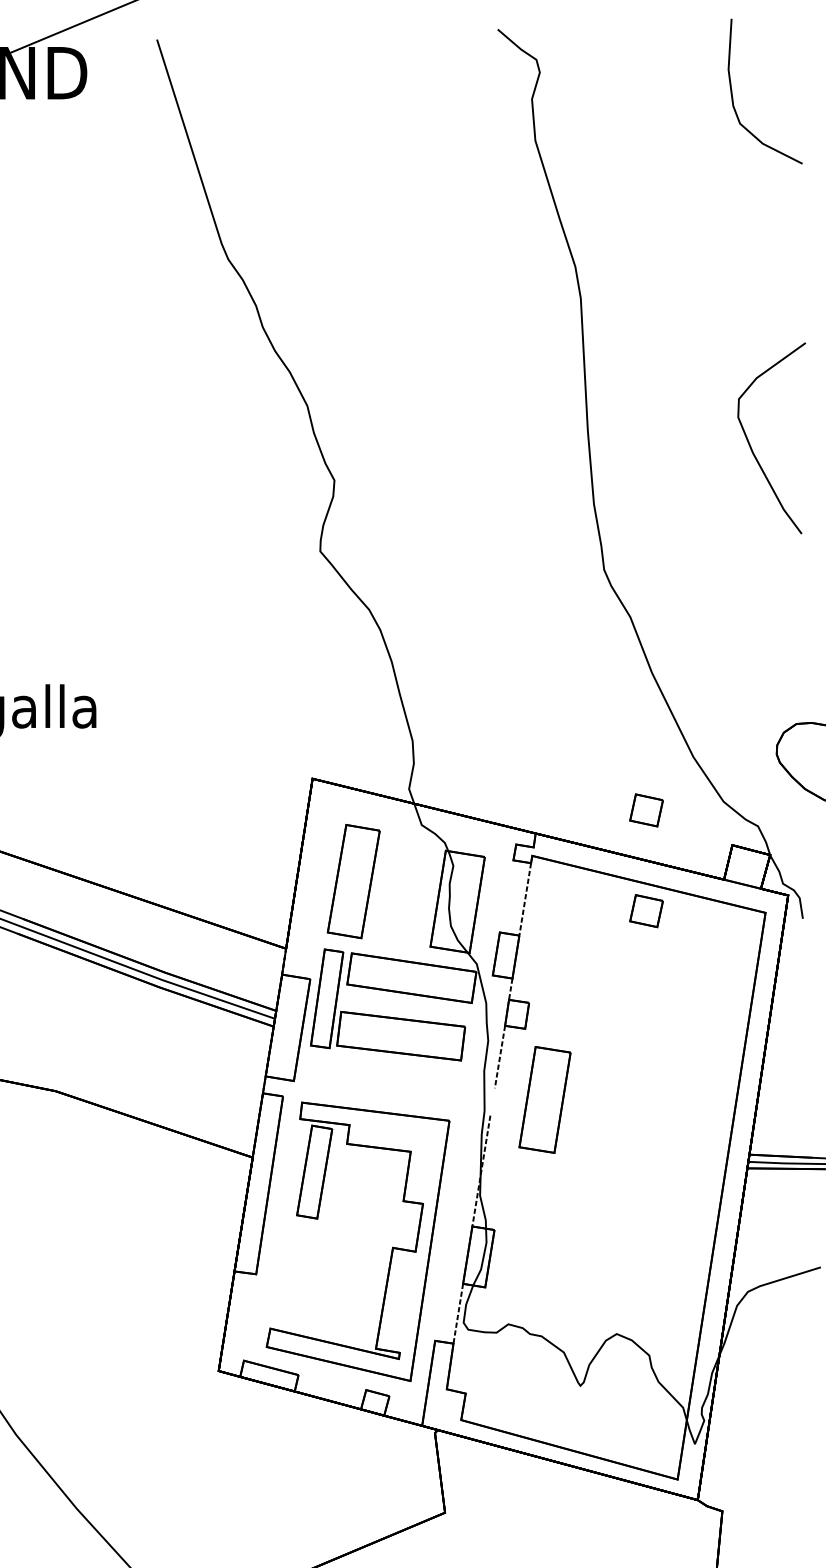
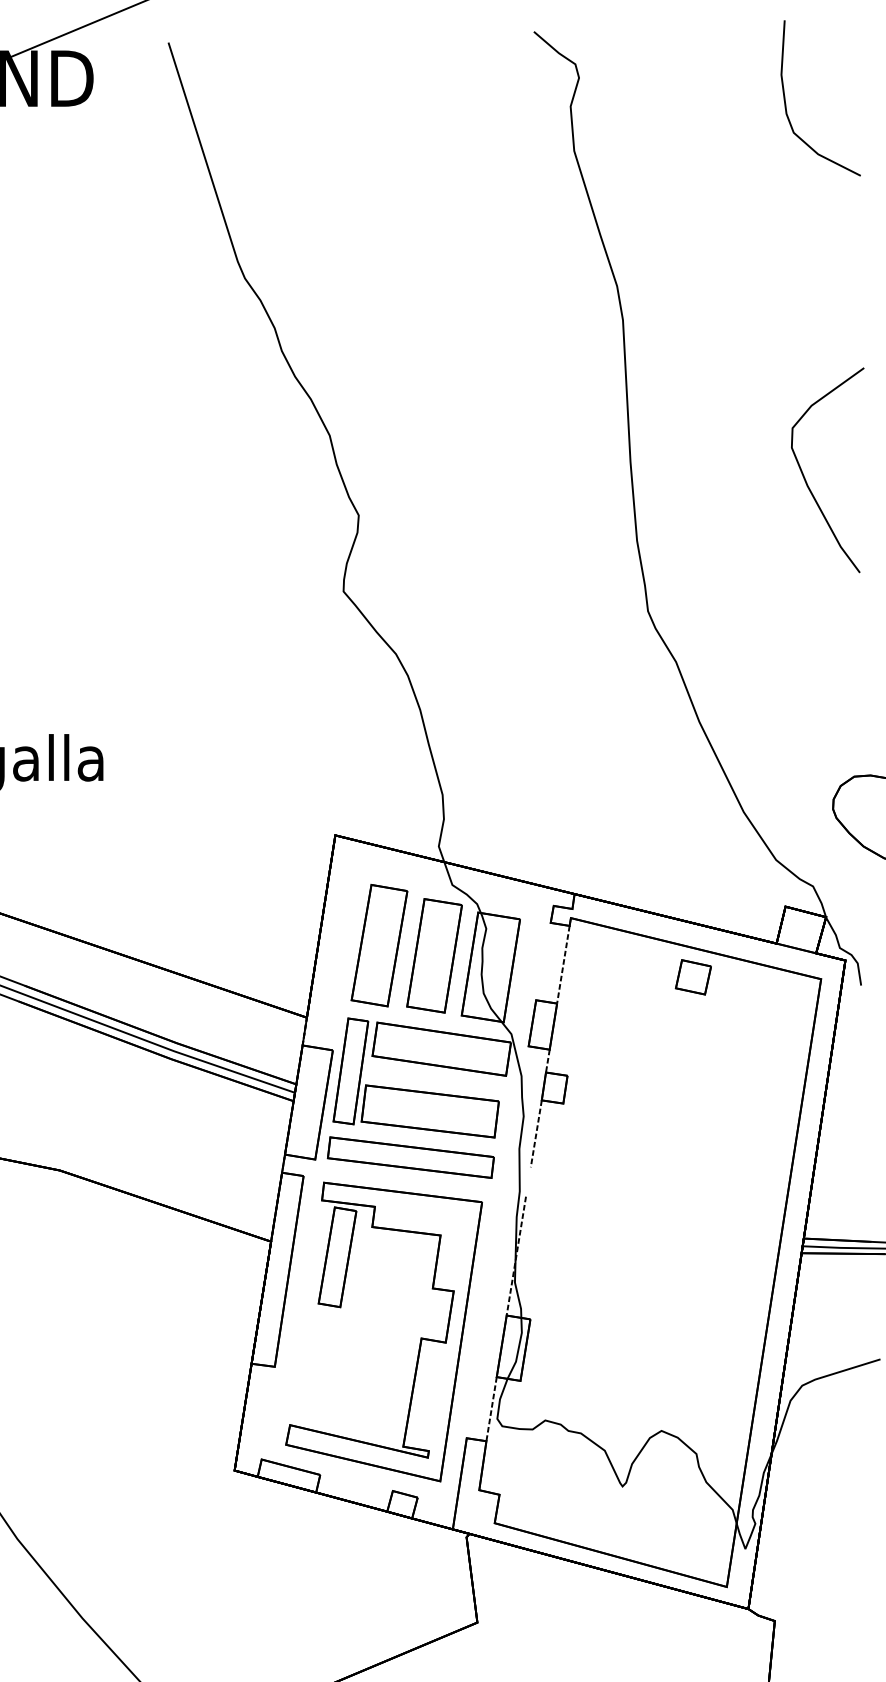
part: (645, 810) -> (692, 869), removed
part: (382, 1079) -> (410, 1157), added
part: (544, 1099) -> (434, 955), moved

